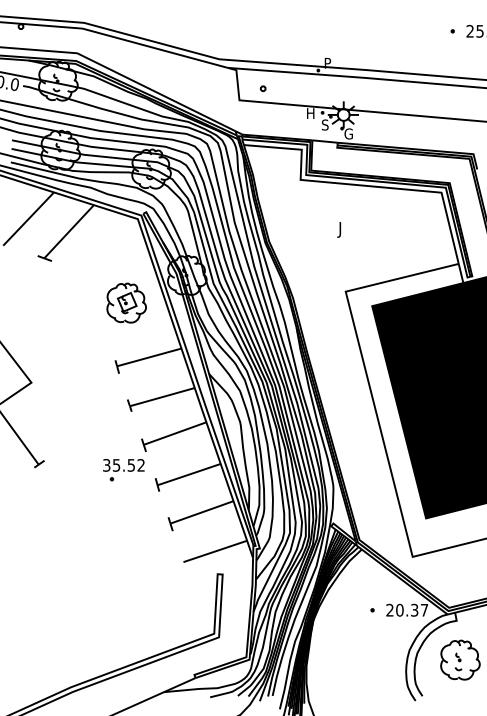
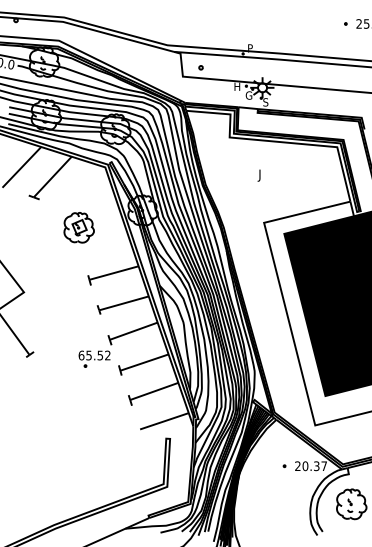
text: (325, 124) -> (248, 95), S -> G
text: (348, 133) -> (266, 102), G -> S
part: (126, 302) -> (79, 227), moved
text: (106, 465) -> (81, 355), 35.52 -> 65.52

